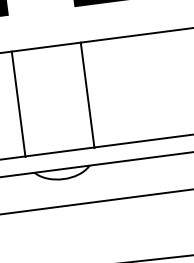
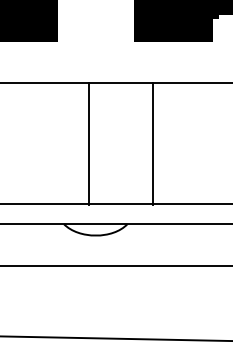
line: (87, 94) -> (152, 143), moved
line: (18, 103) -> (88, 143), moved

